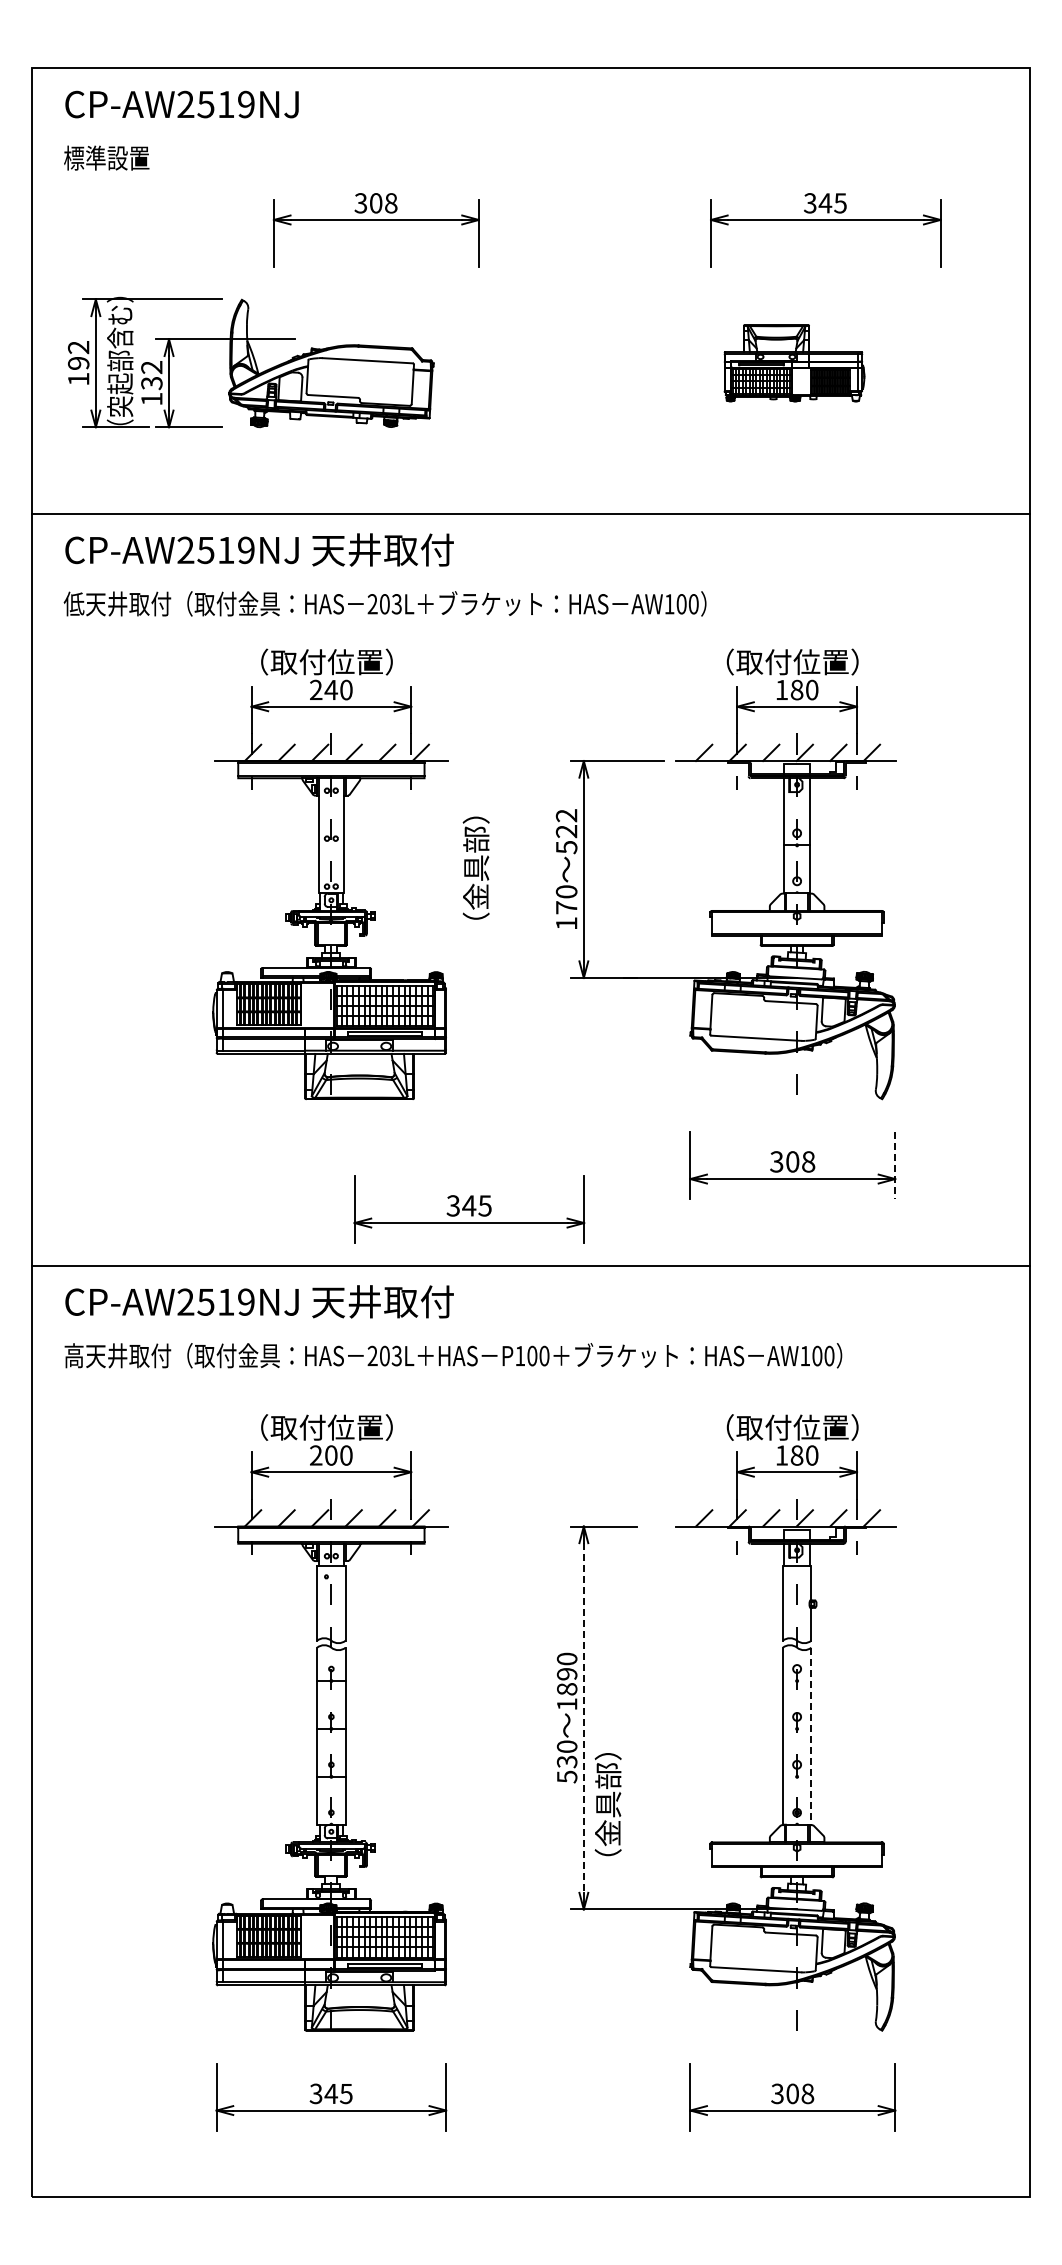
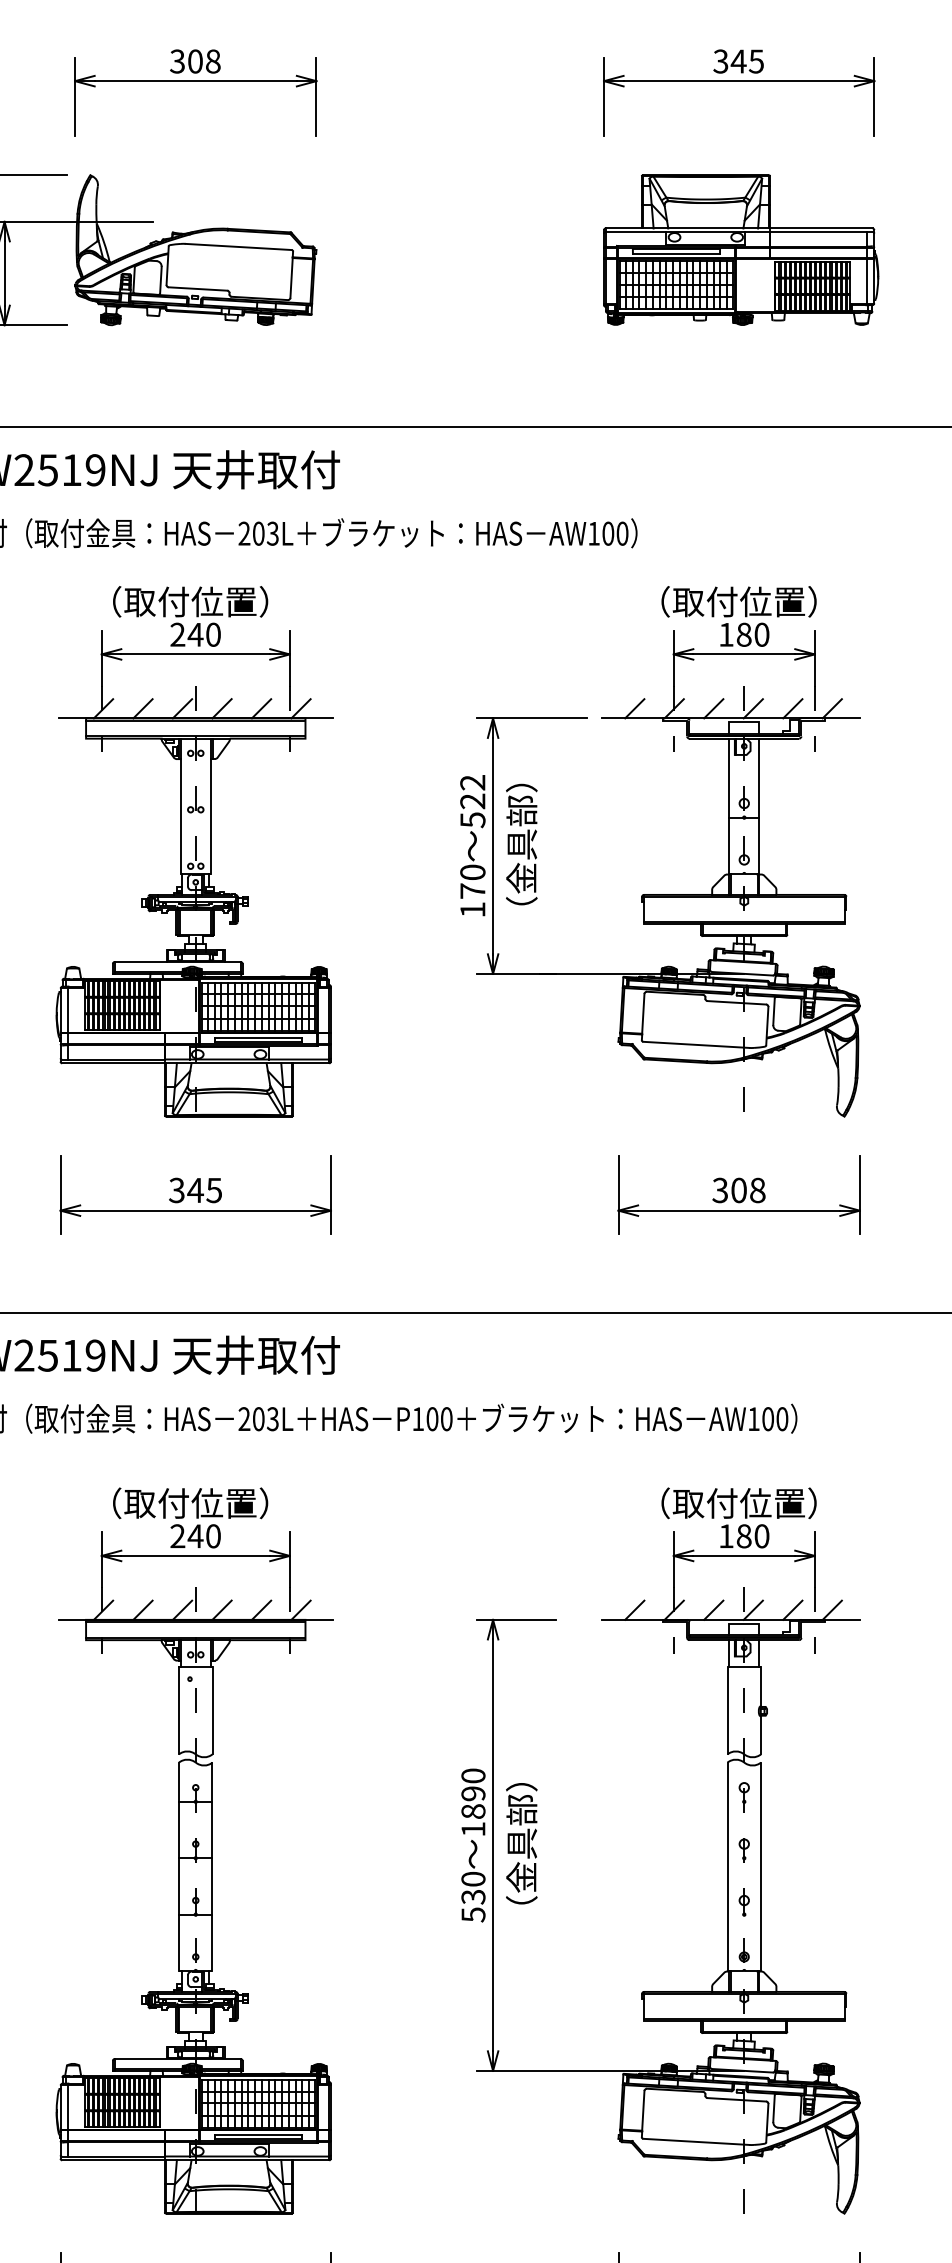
part: (375, 220) -> (194, 81), moved
part: (825, 220) -> (738, 81), moved
part: (794, 363) -> (741, 250), size x1.67
text: (475, 867) -> (520, 843), moved
line: (895, 1166) -> (860, 1195), dashed -> solid
part: (469, 1209) -> (195, 1194), moved
text: (331, 1455) -> (195, 1536), 200 -> 240
line: (583, 1718) -> (492, 1845), dashed -> solid
line: (811, 1736) -> (761, 1867), dashed -> solid
text: (607, 1804) -> (520, 1843), moved

